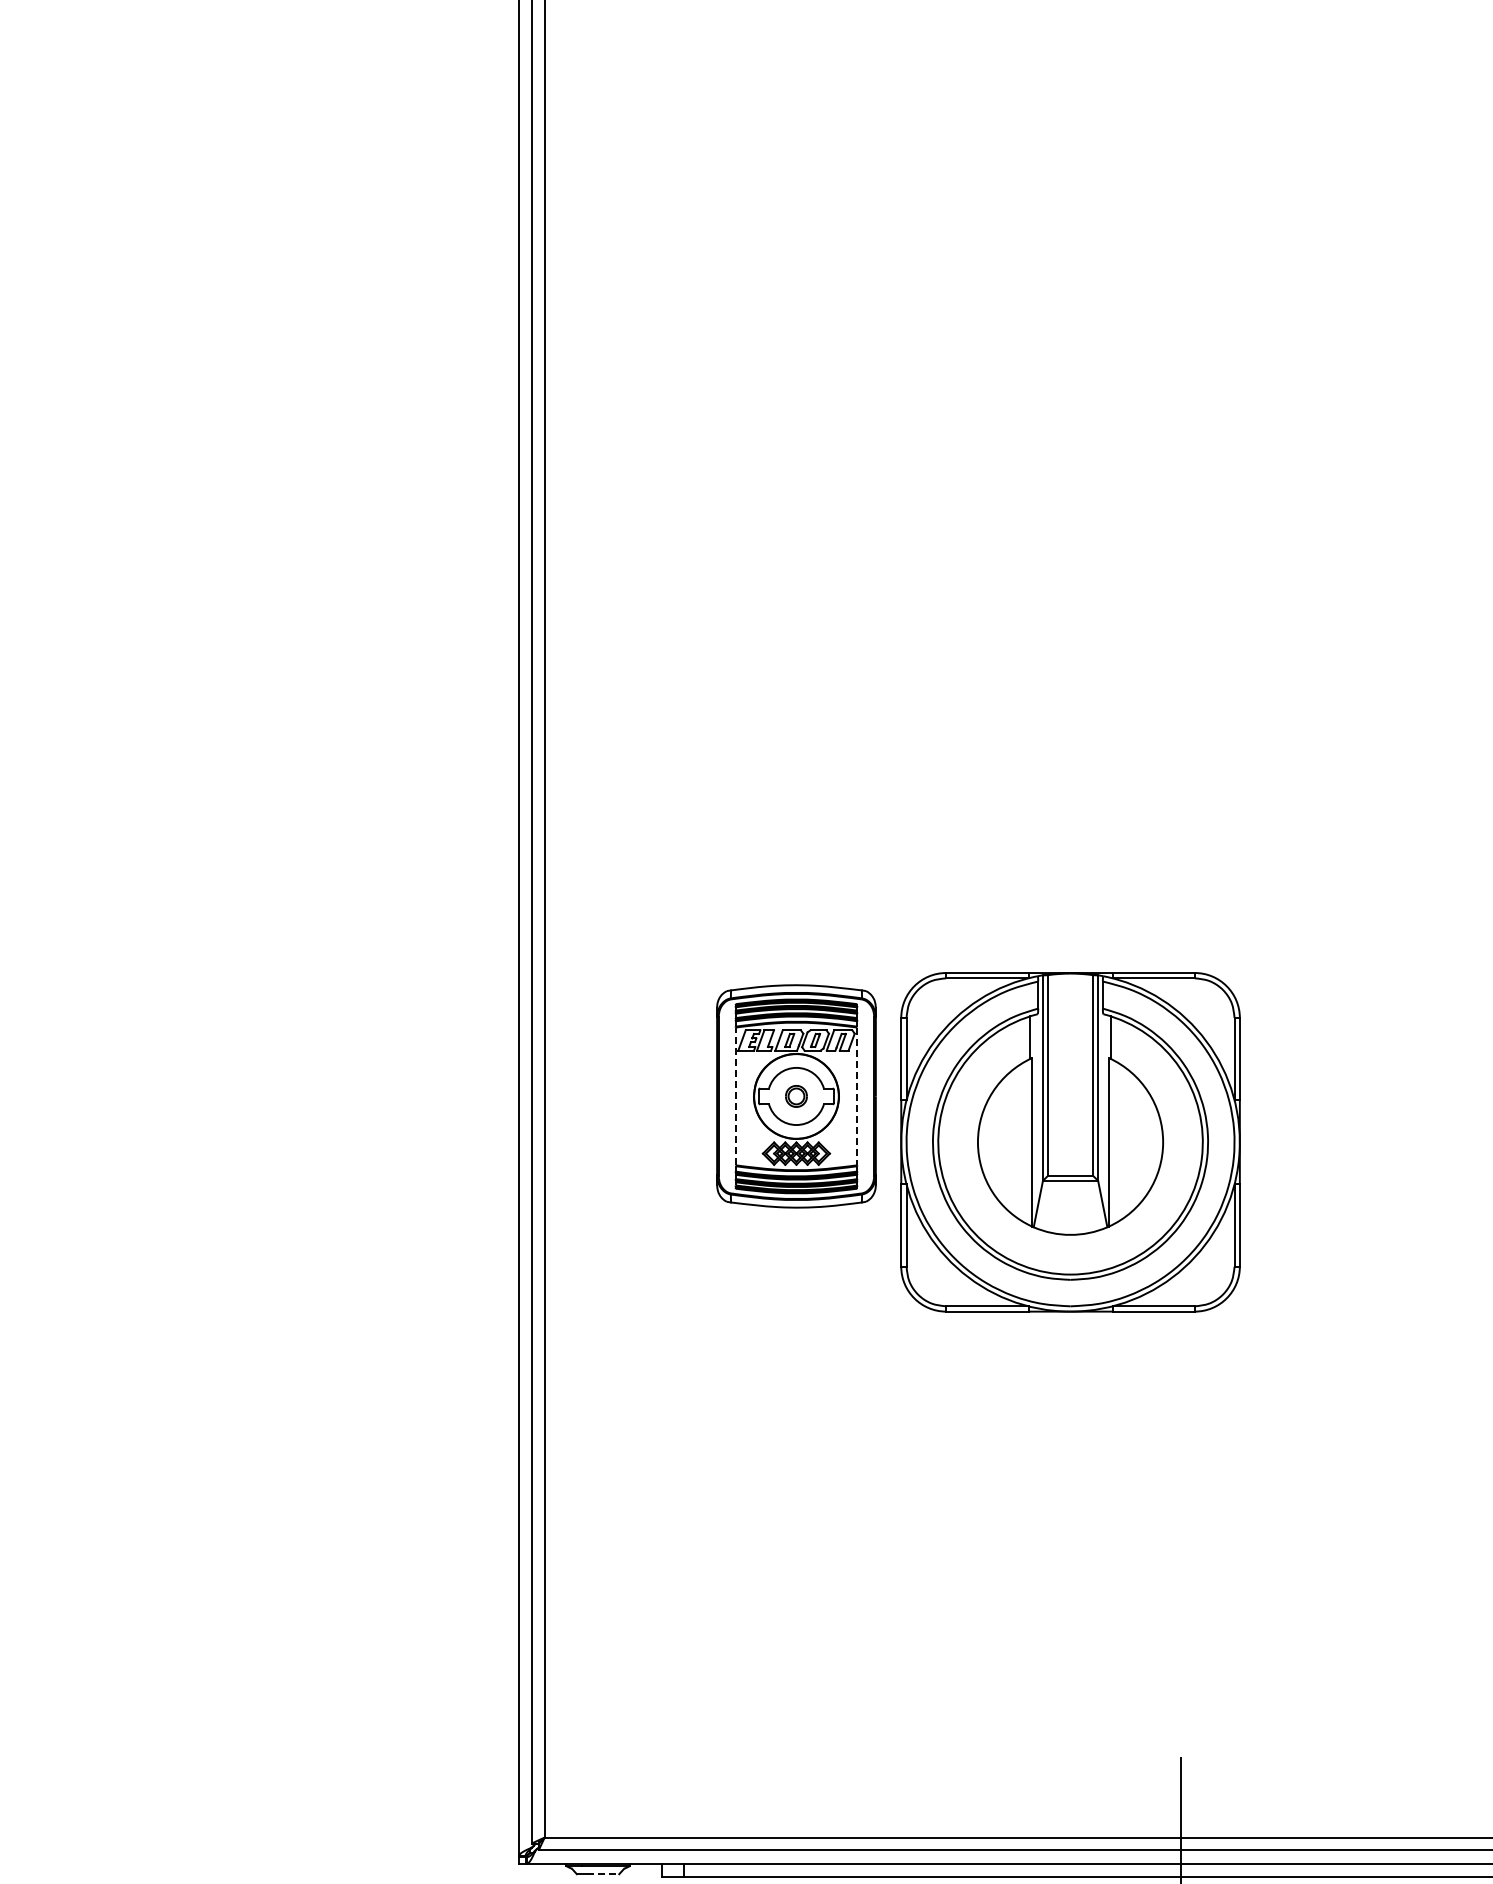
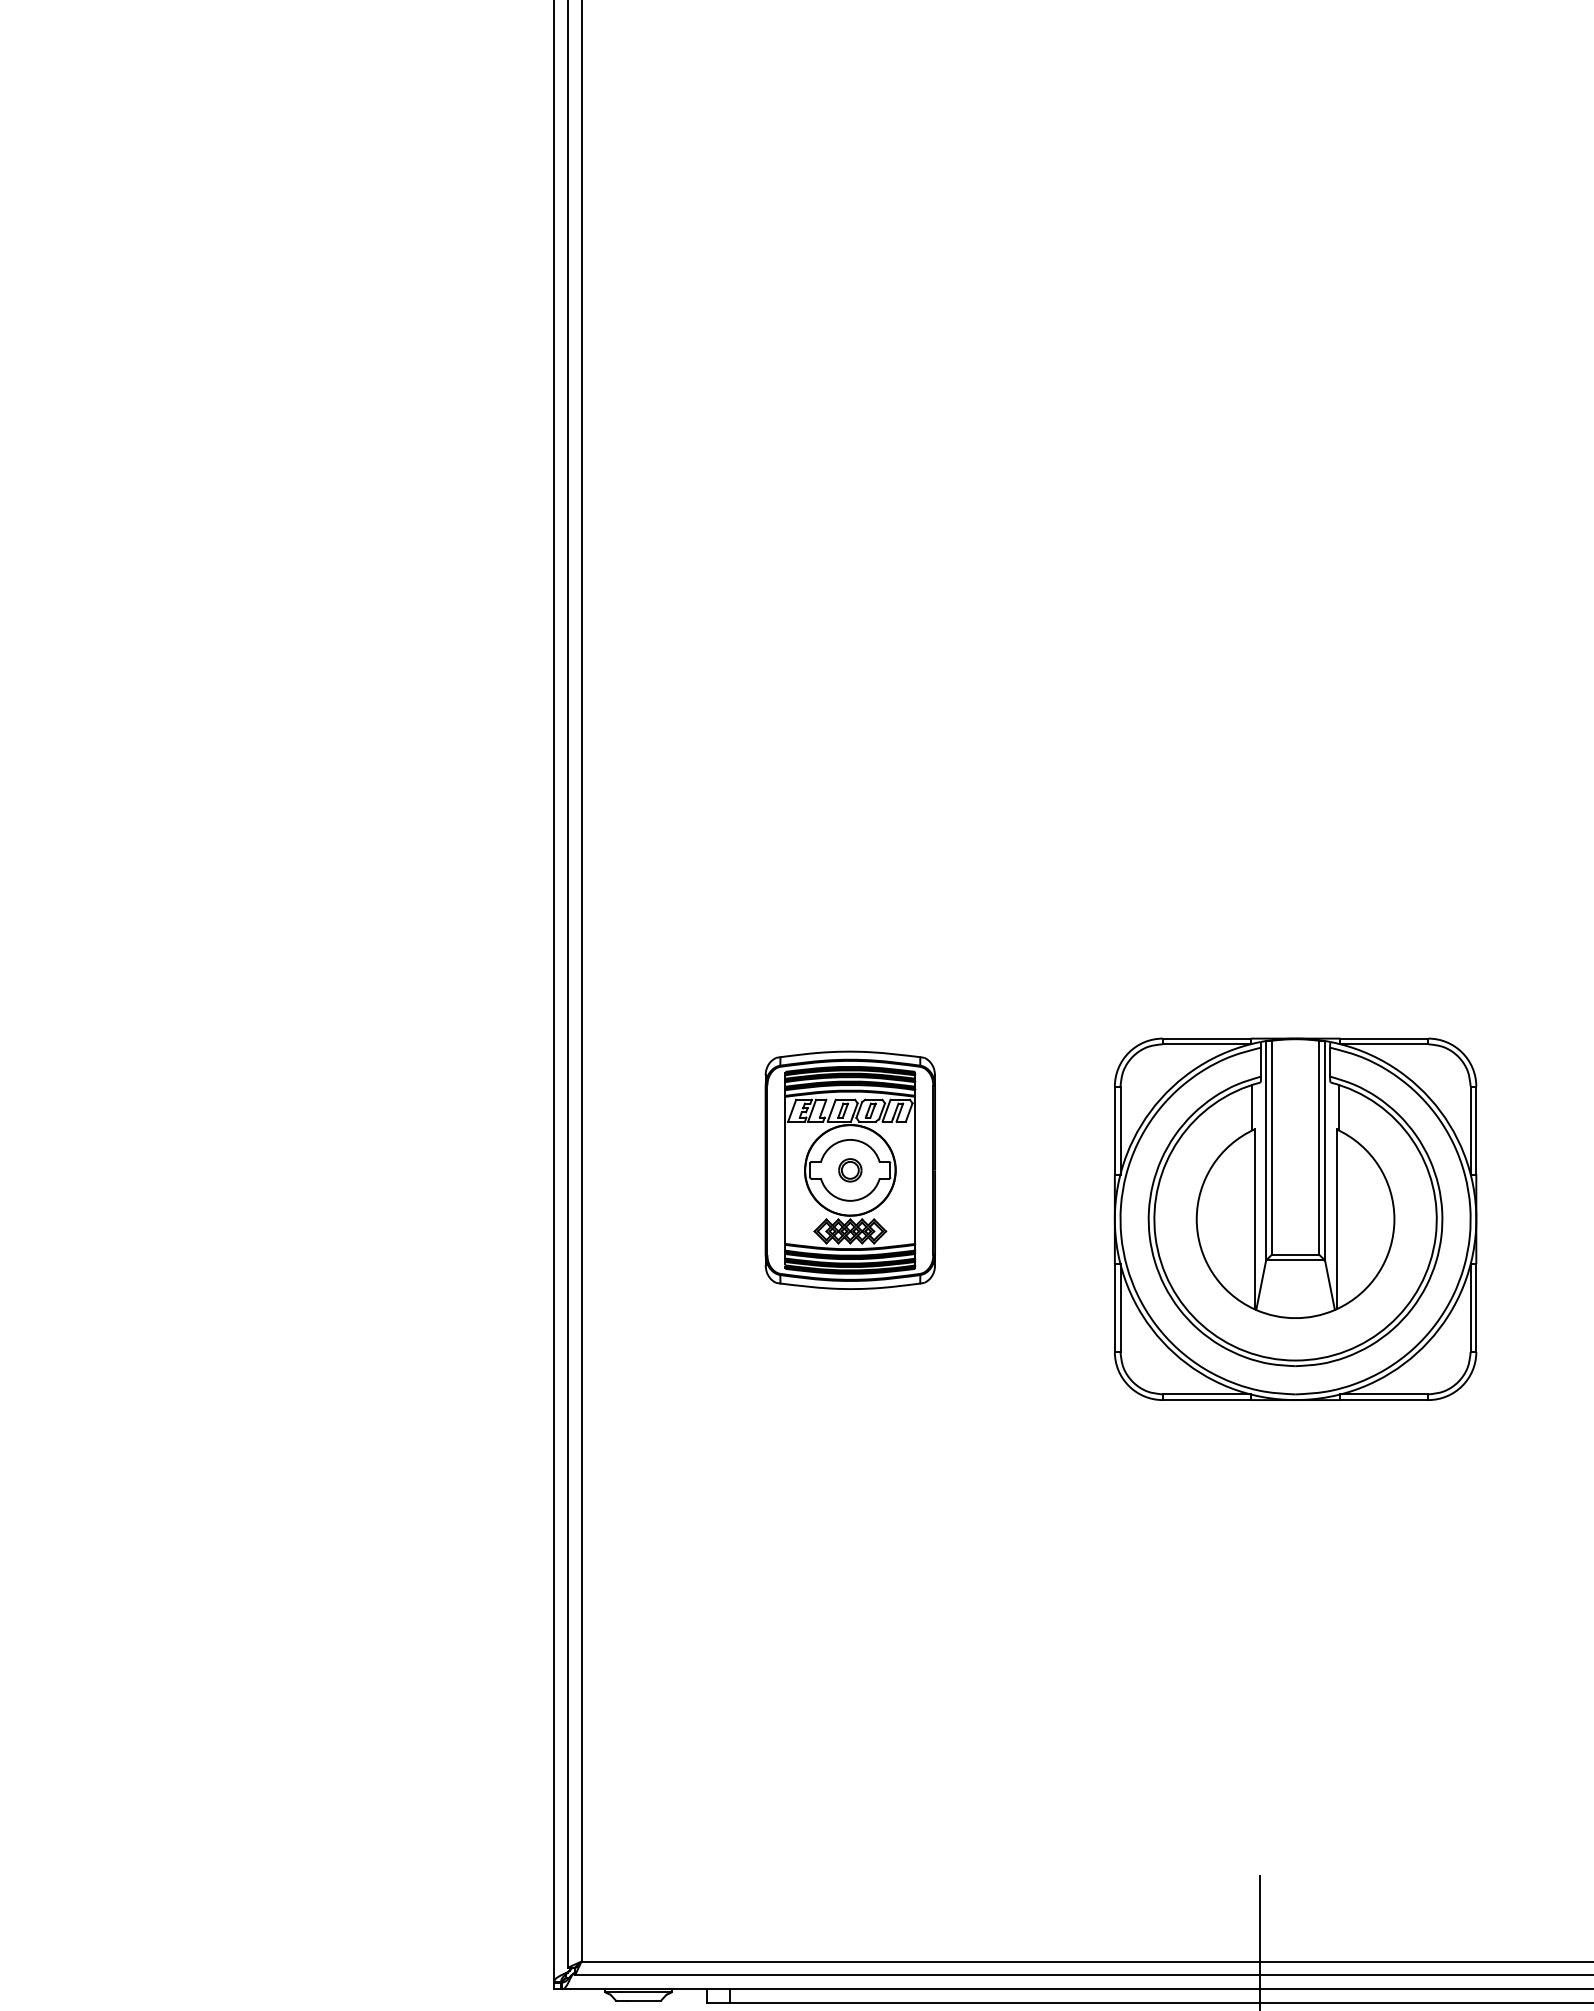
line: (735, 1096) -> (785, 1170), dashed -> solid
line: (857, 1096) -> (915, 1170), dashed -> solid
part: (1070, 1142) -> (1295, 1219), moved
line: (603, 1874) -> (644, 2000), dashed -> solid

